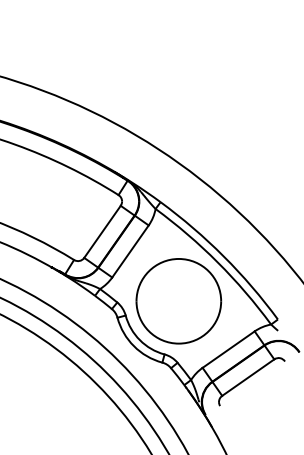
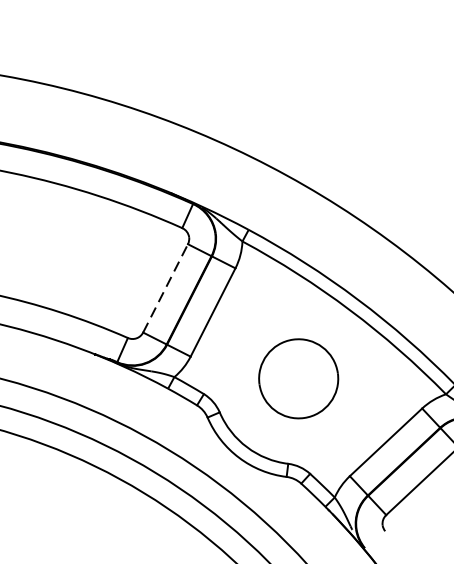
line: (102, 231) -> (165, 287), solid -> dashed
part: (178, 301) -> (298, 379), size x0.6

